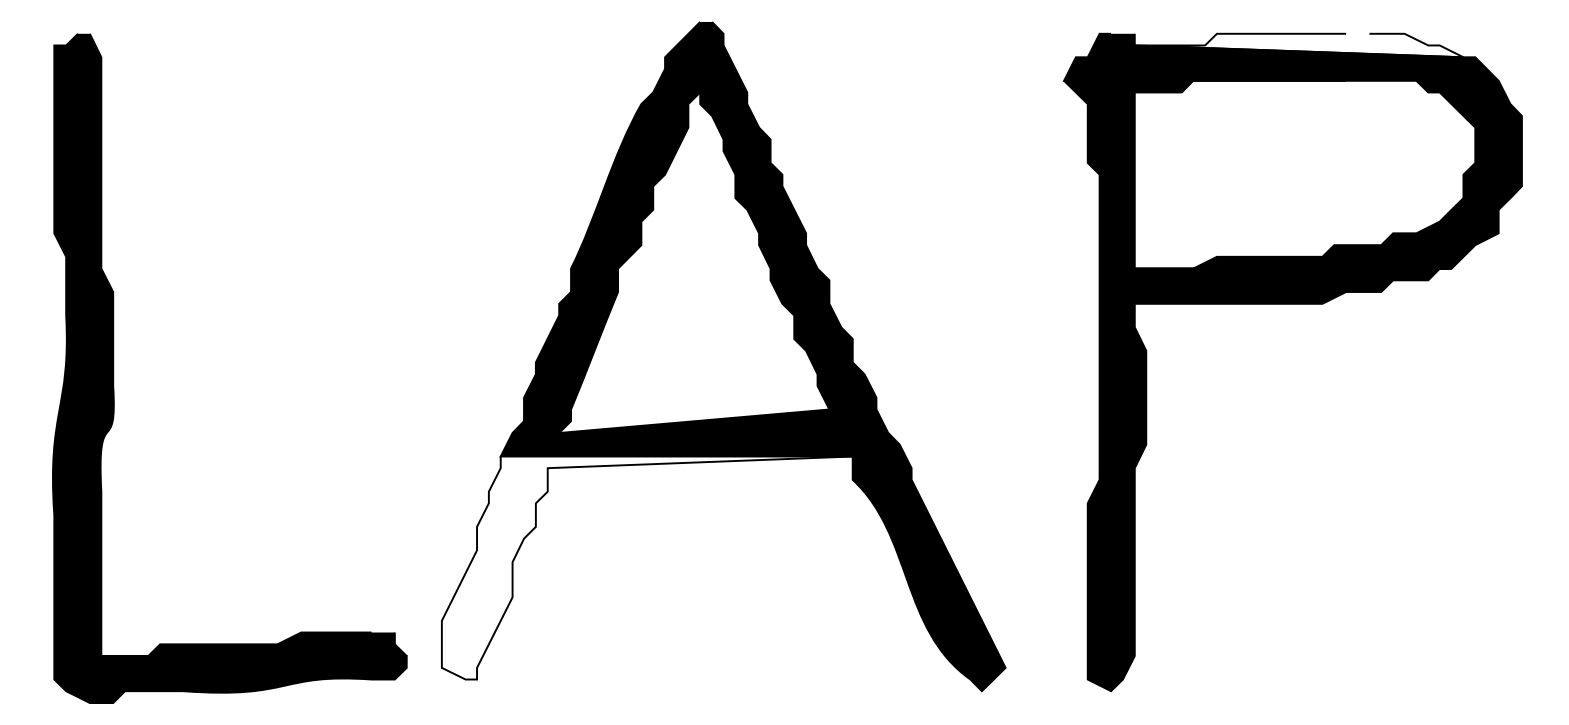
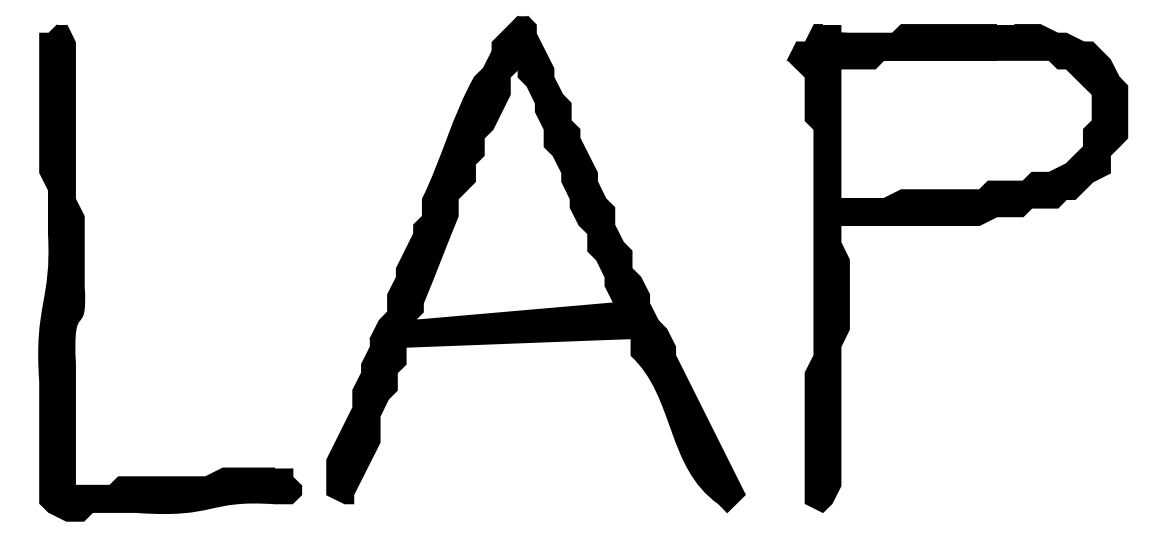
fill: (1298, 45) -> (961, 33), added
fill: (646, 567) -> (478, 420), added

